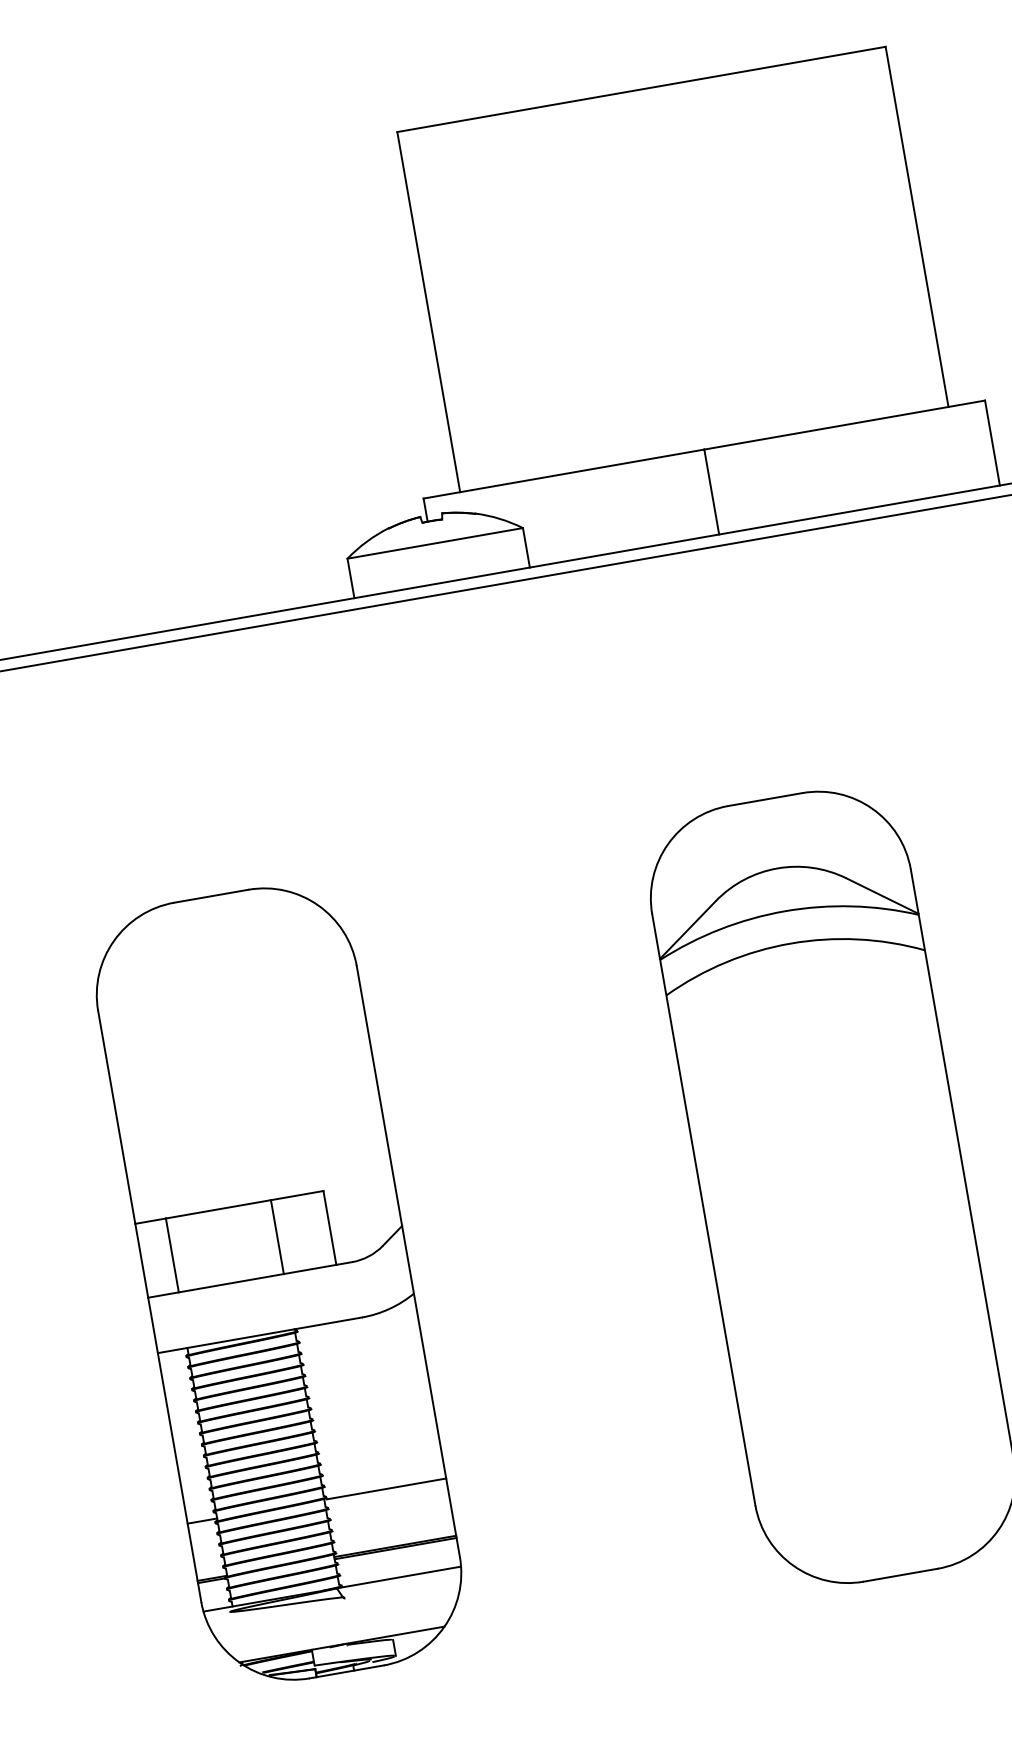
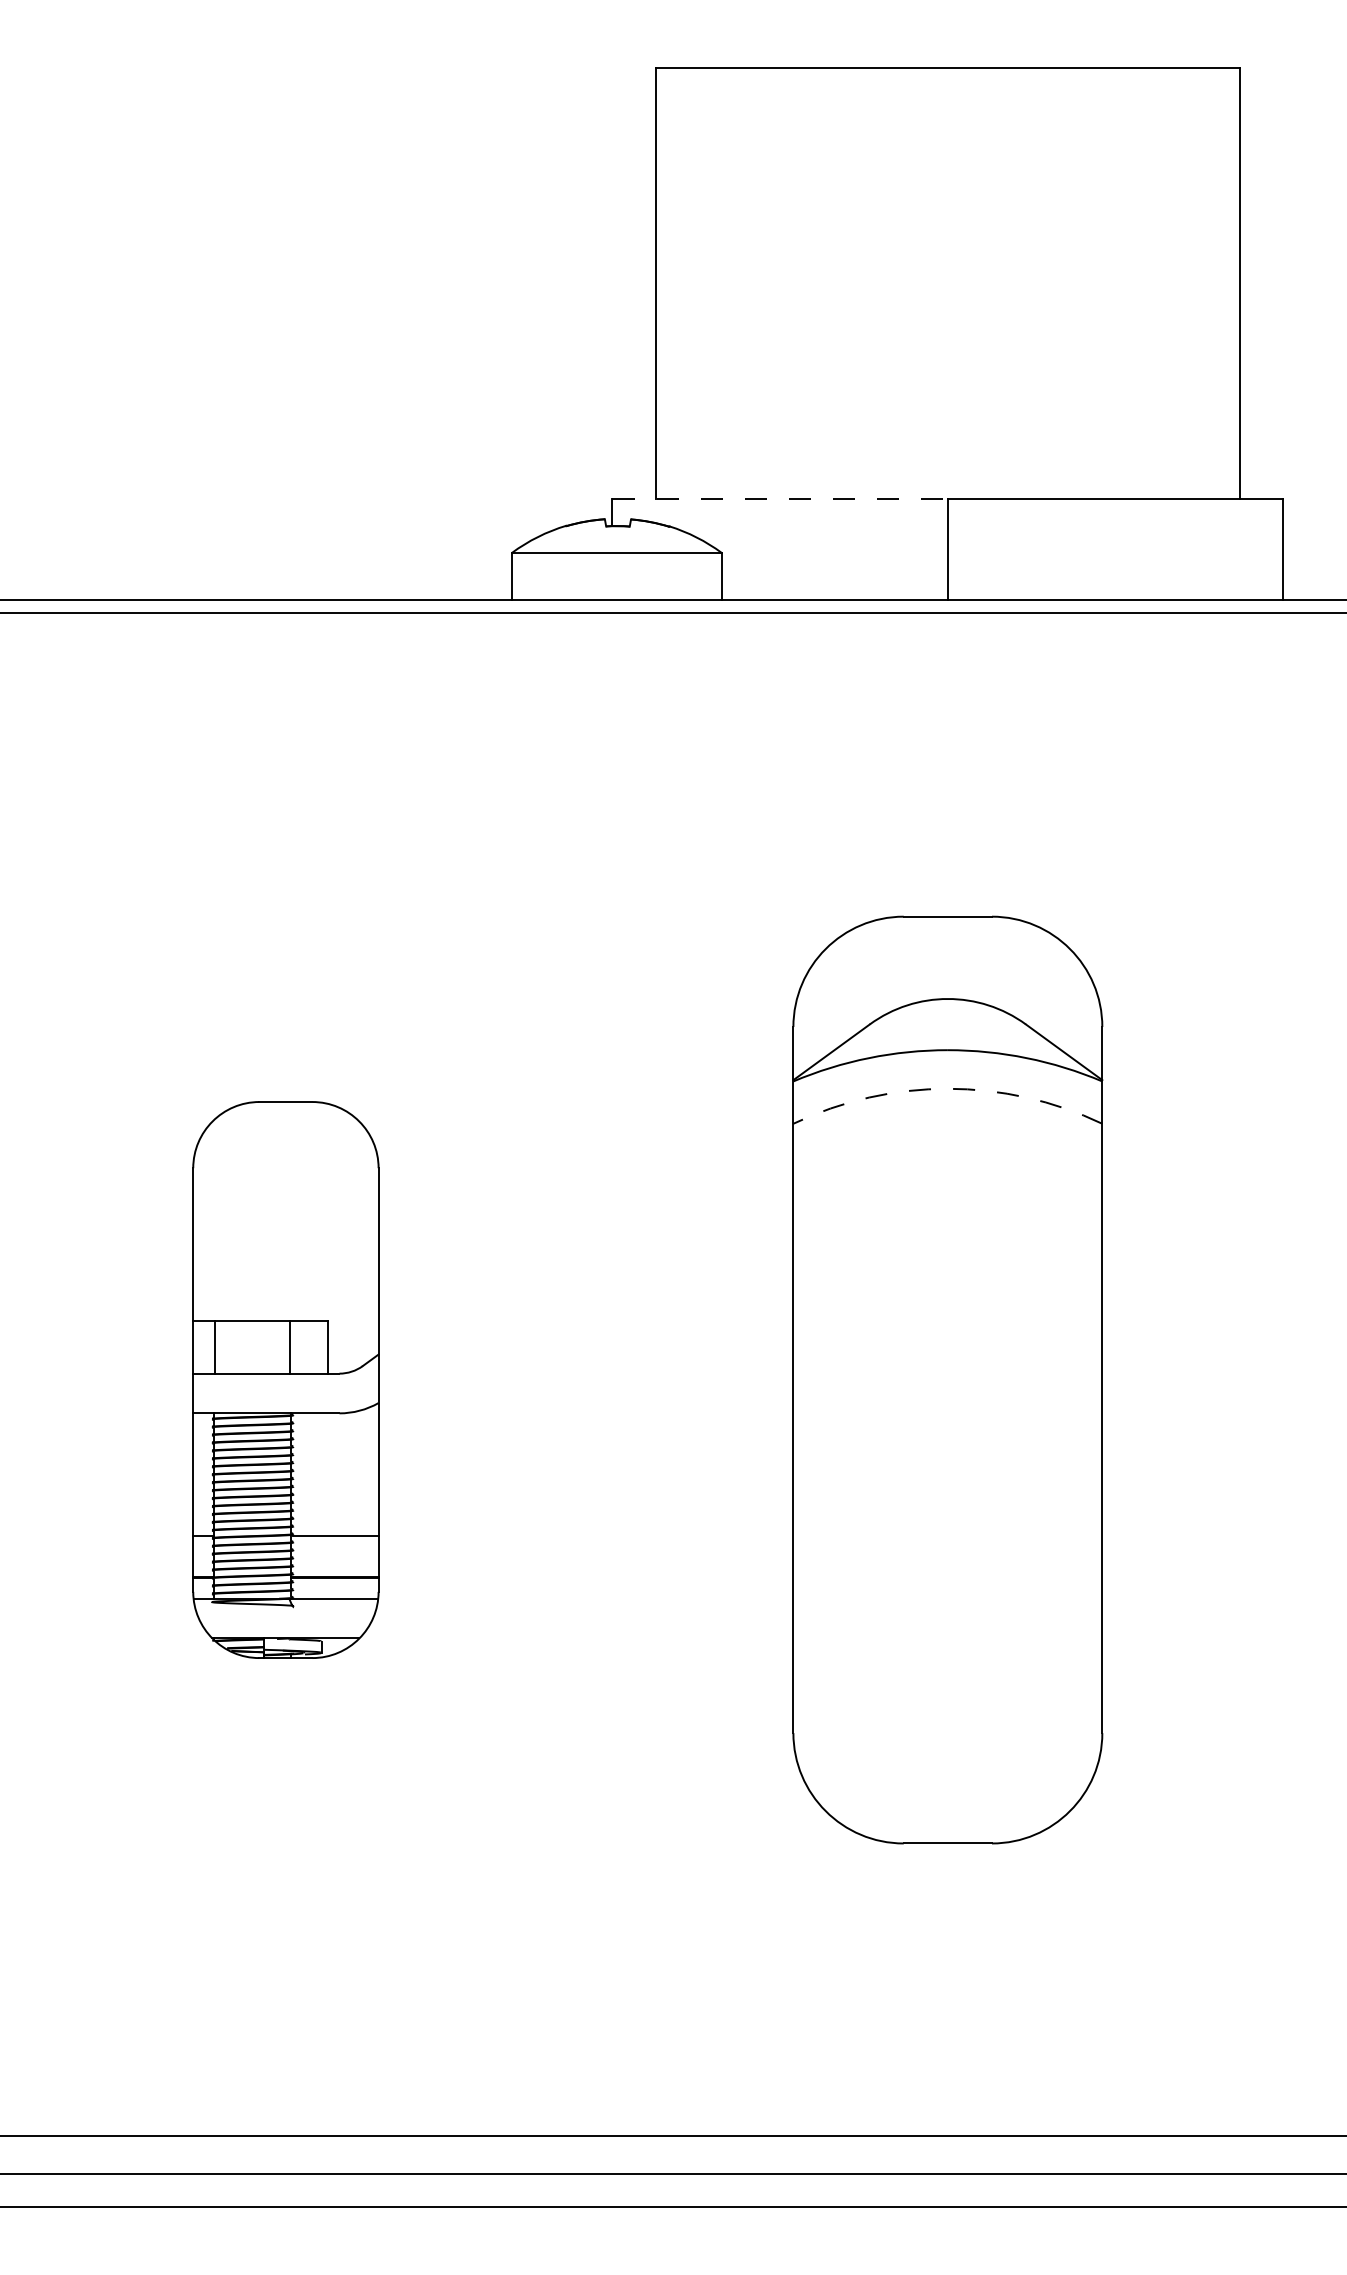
line: (564, 473) -> (780, 498), solid -> dashed
arc: (790, 943) -> (947, 1088), solid -> dashed
part: (278, 1283) -> (285, 1379), size x0.6

